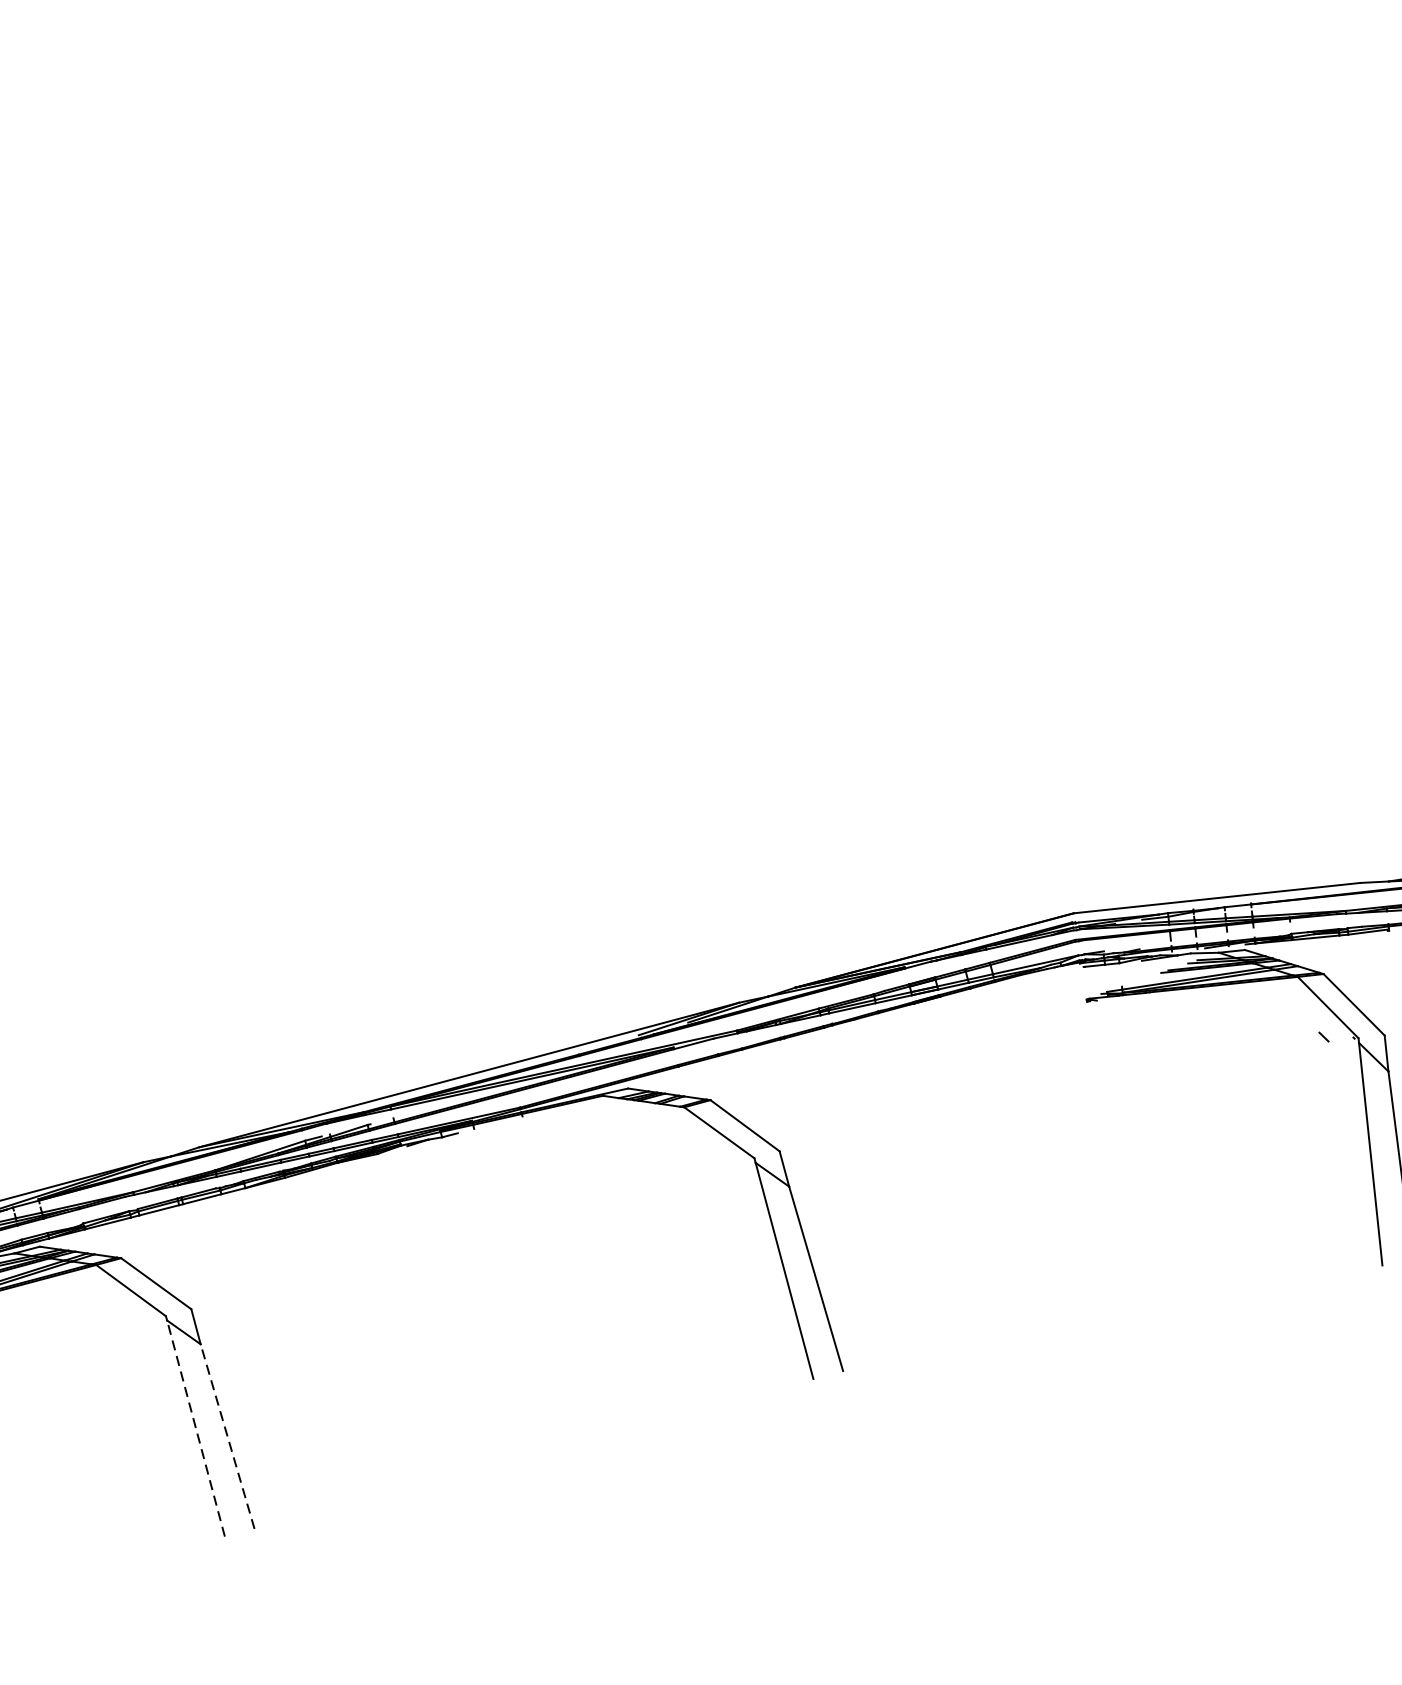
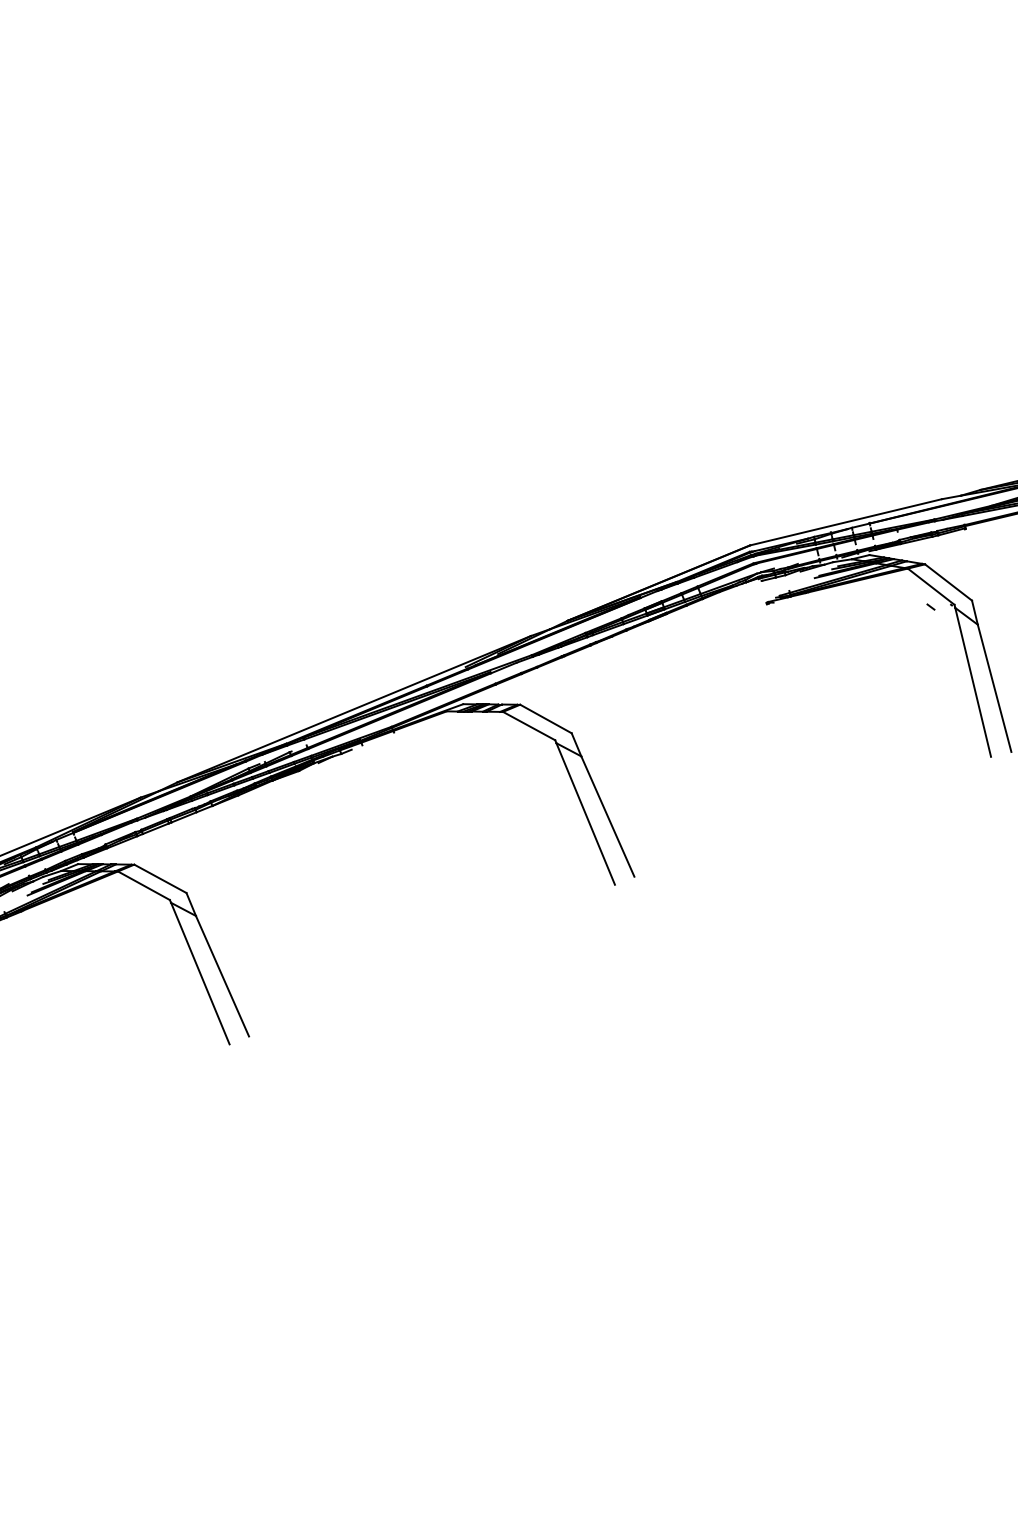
line: (196, 1428) -> (200, 973), dashed -> solid
line: (227, 1436) -> (222, 976), dashed -> solid

